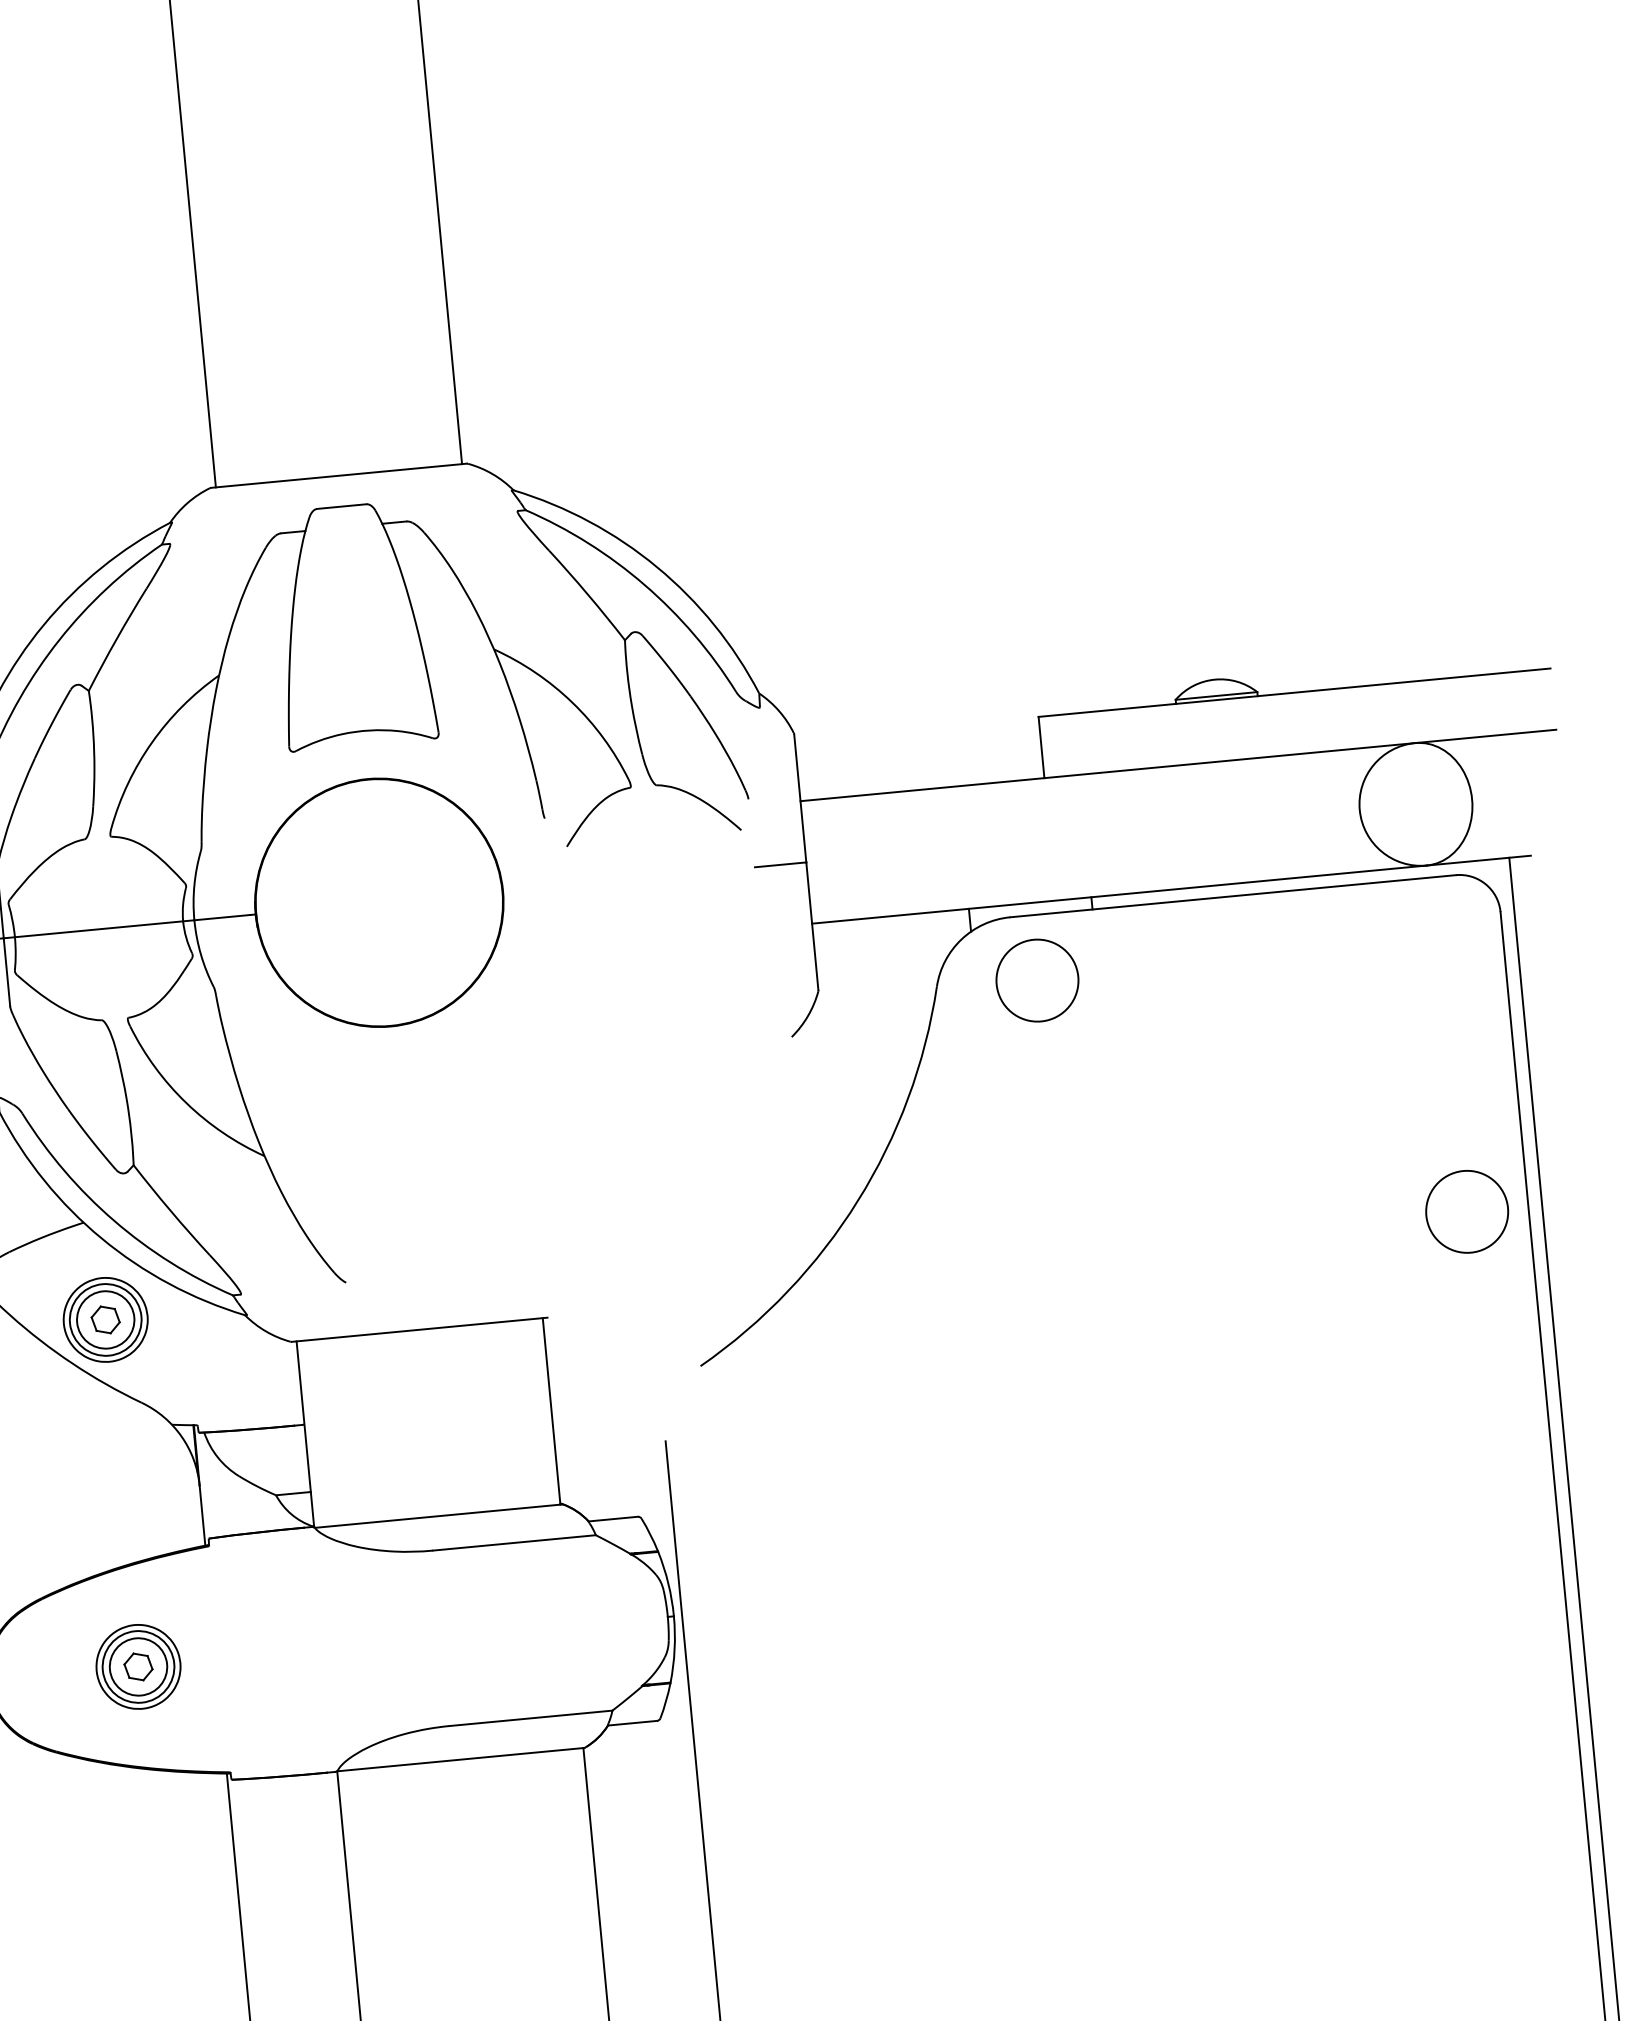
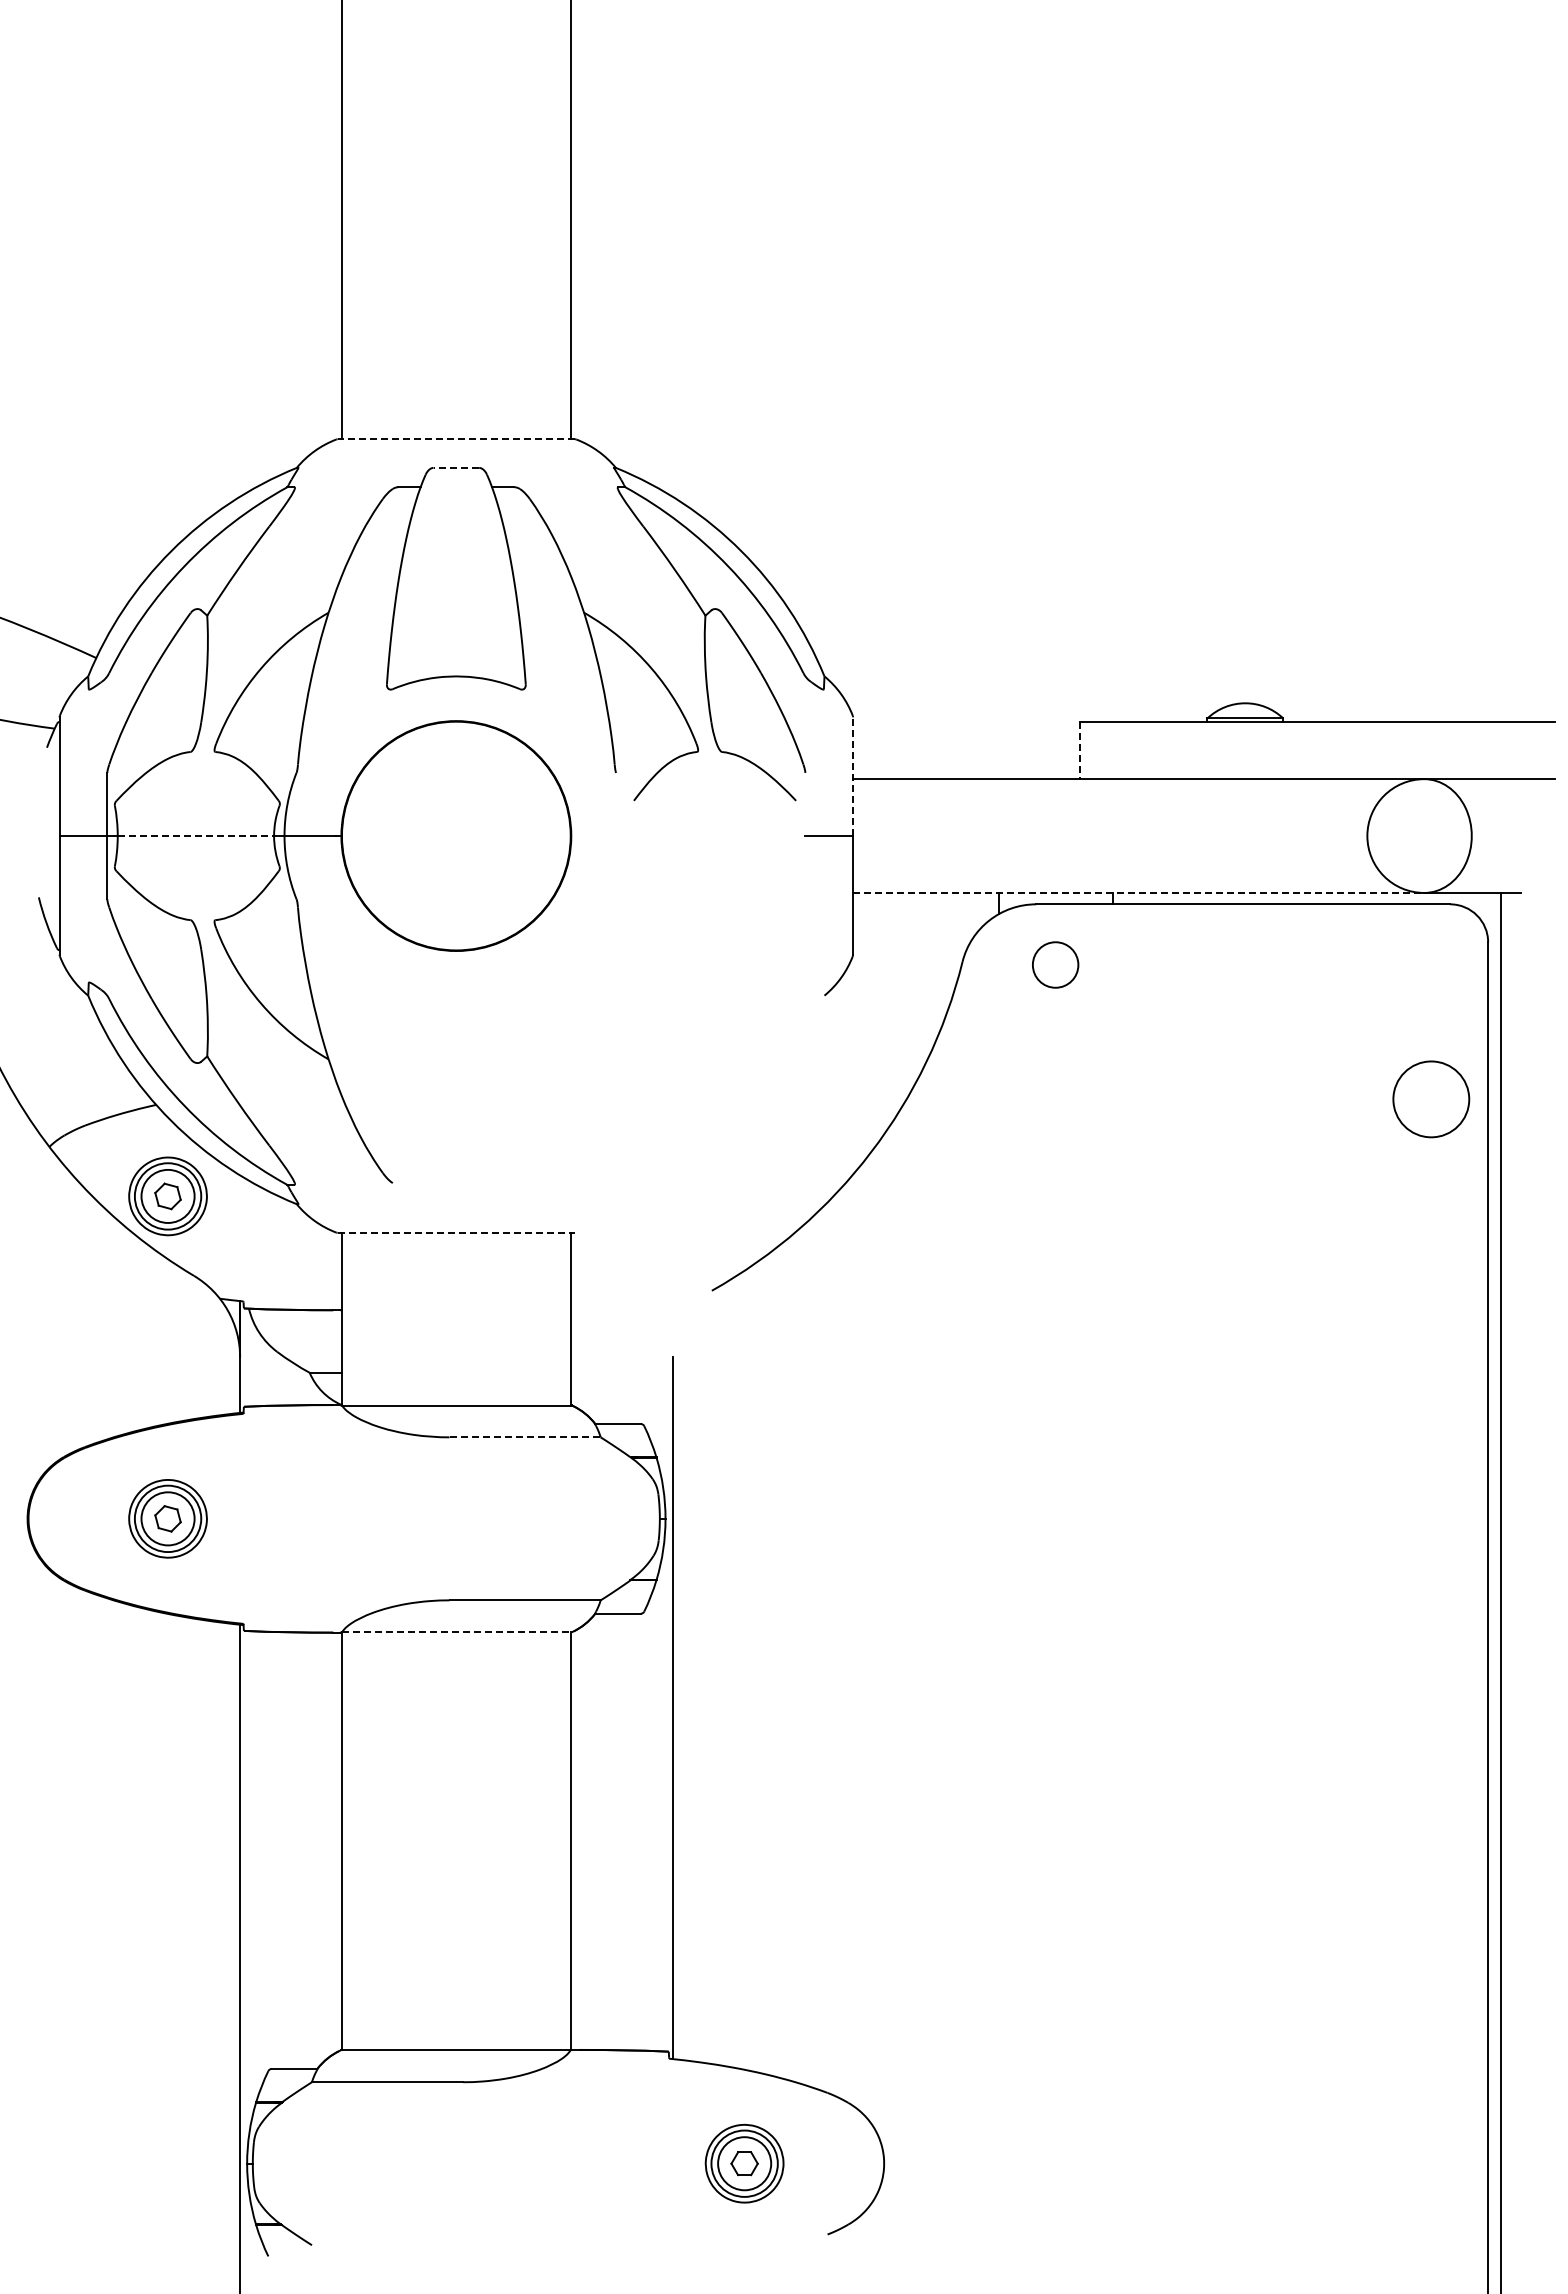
line: (339, 475) -> (456, 439), solid -> dashed
line: (341, 506) -> (456, 467), solid -> dashed
line: (1041, 748) -> (1079, 751), solid -> dashed
line: (800, 798) -> (853, 776), solid -> dashed
line: (1119, 894) -> (1138, 892), solid -> dashed
line: (99, 929) -> (196, 836), solid -> dashed
circle: (1037, 980) -> (1055, 964), size x0.6
circle: (1467, 1211) -> (1431, 1099), moved
line: (419, 1329) -> (456, 1232), solid -> dashed
line: (514, 1543) -> (525, 1437), solid -> dashed
line: (460, 1759) -> (456, 1632), solid -> dashed

